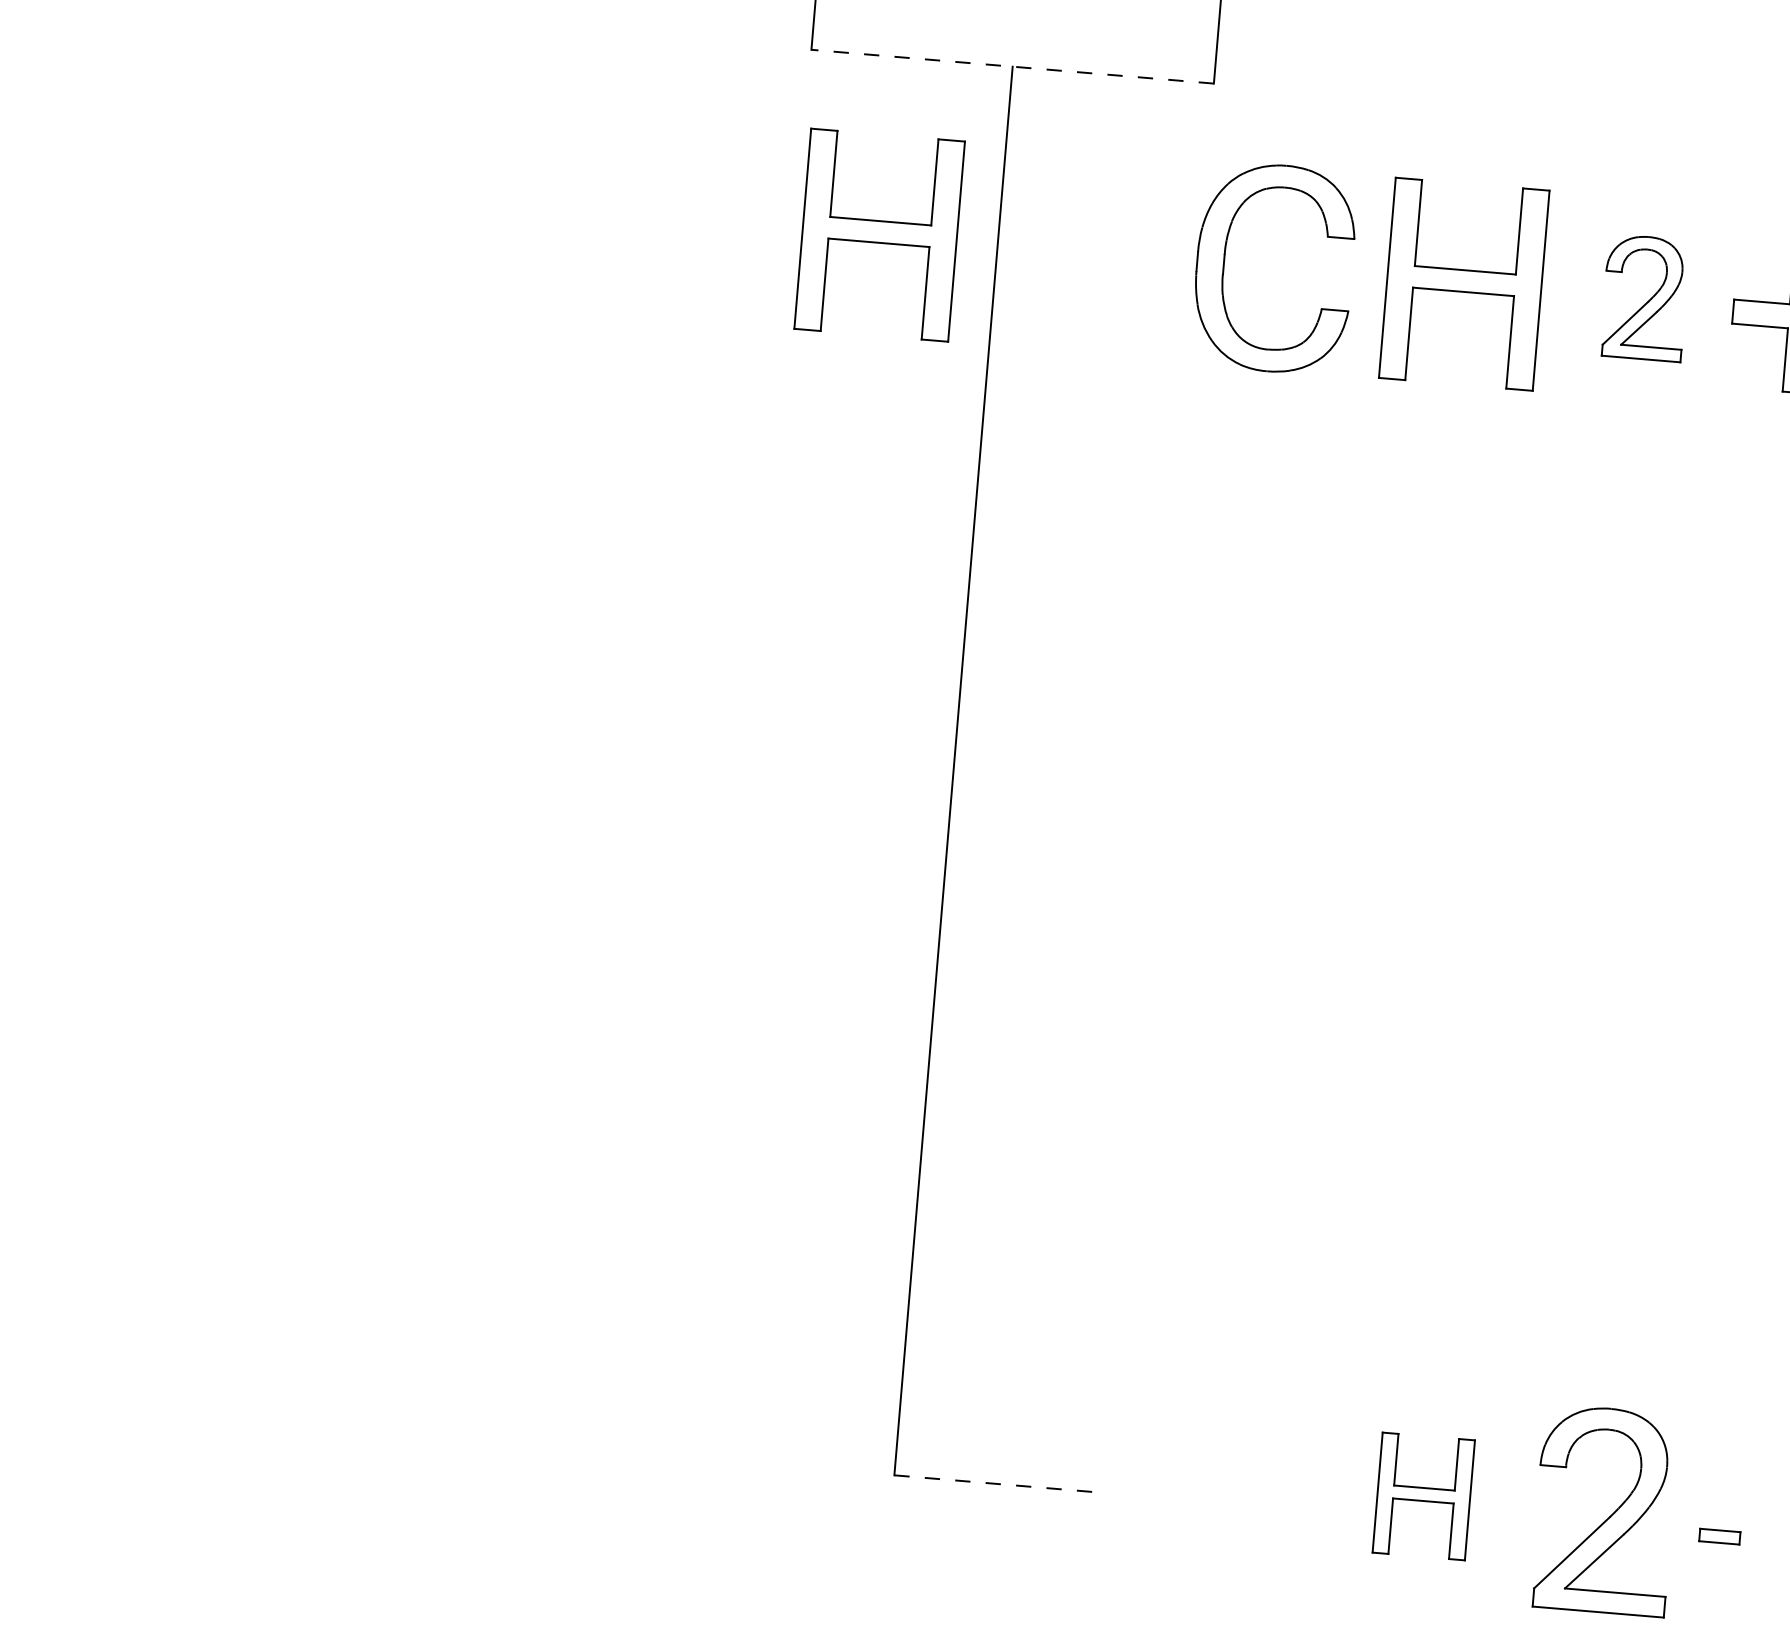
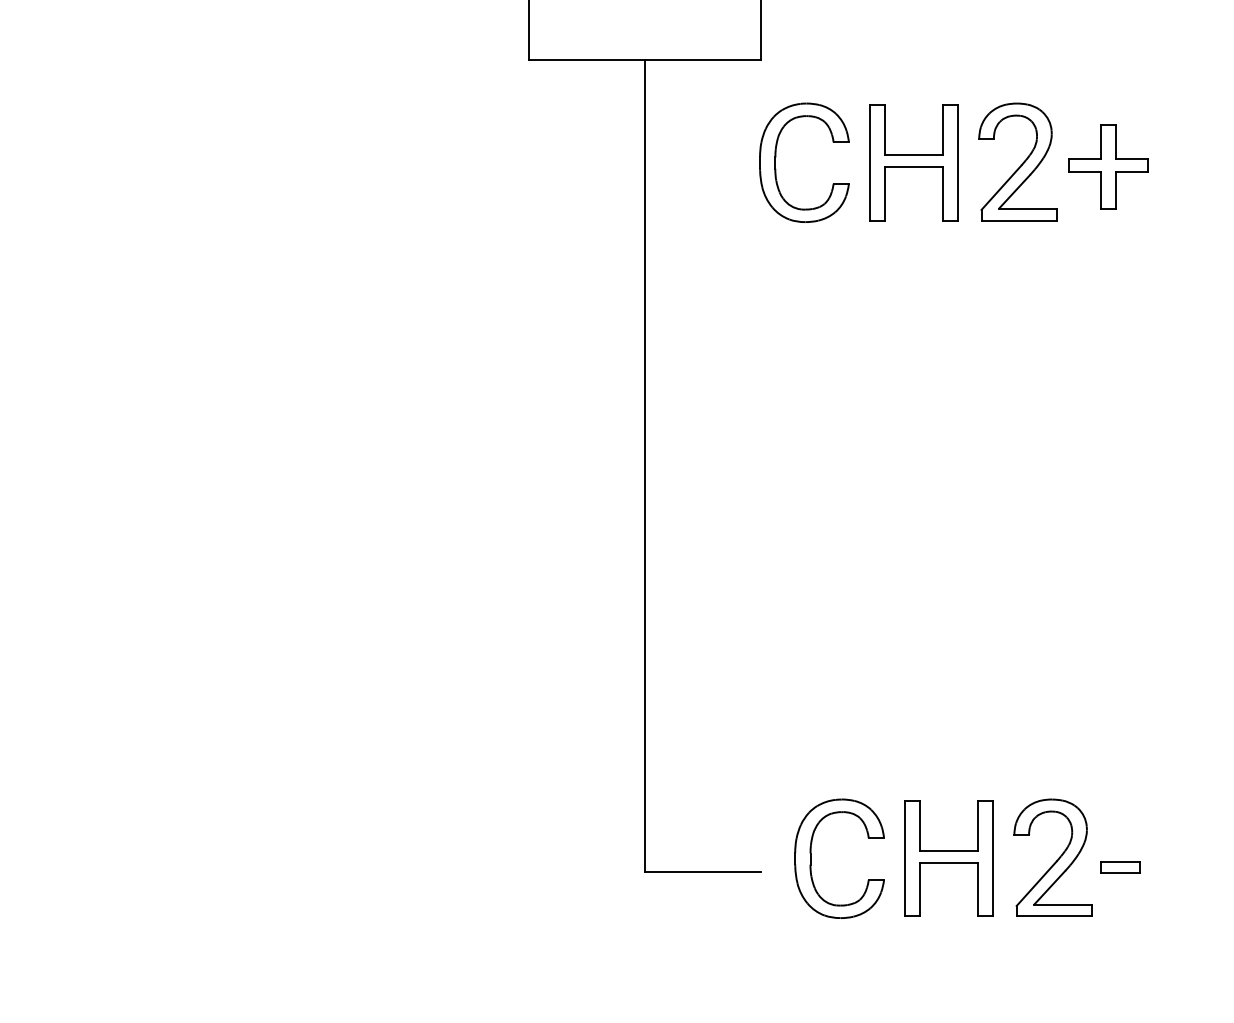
line: (1011, 67) -> (644, 60), dashed -> solid
part: (878, 234) -> (576, 162), removed
part: (1644, 297) -> (1017, 161), size x1.67
part: (1185, 1476) -> (811, 858), added
line: (995, 1484) -> (703, 872), dashed -> solid
part: (1422, 1496) -> (948, 858), size x1.67
part: (1719, 1536) -> (1120, 867), size x1.67

